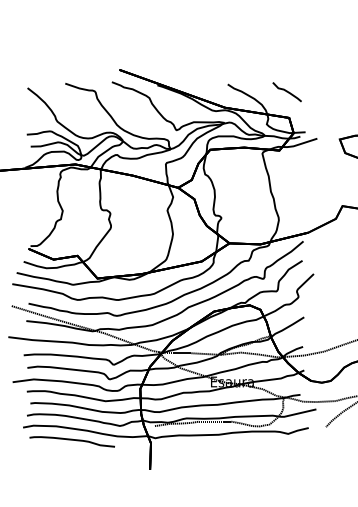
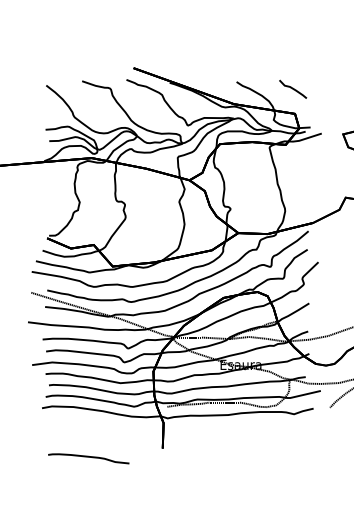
curve: (71, 440) -> (88, 457), moved

